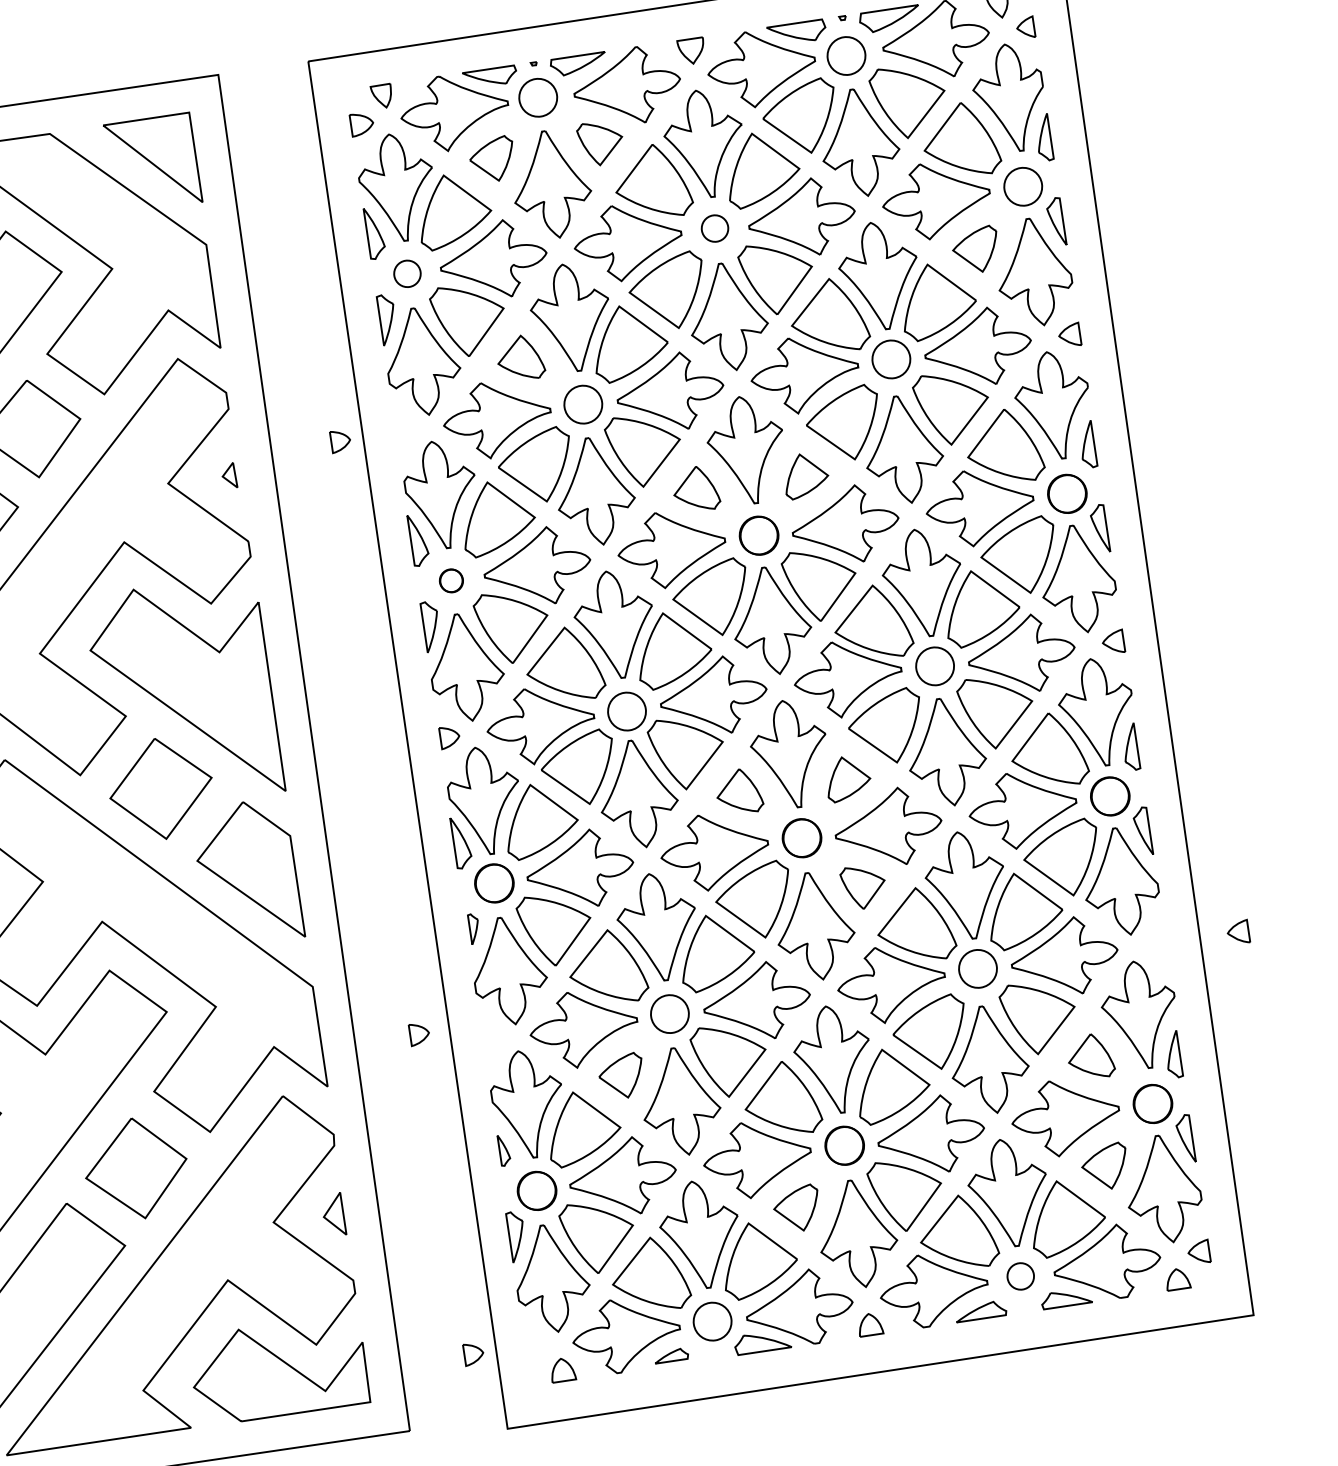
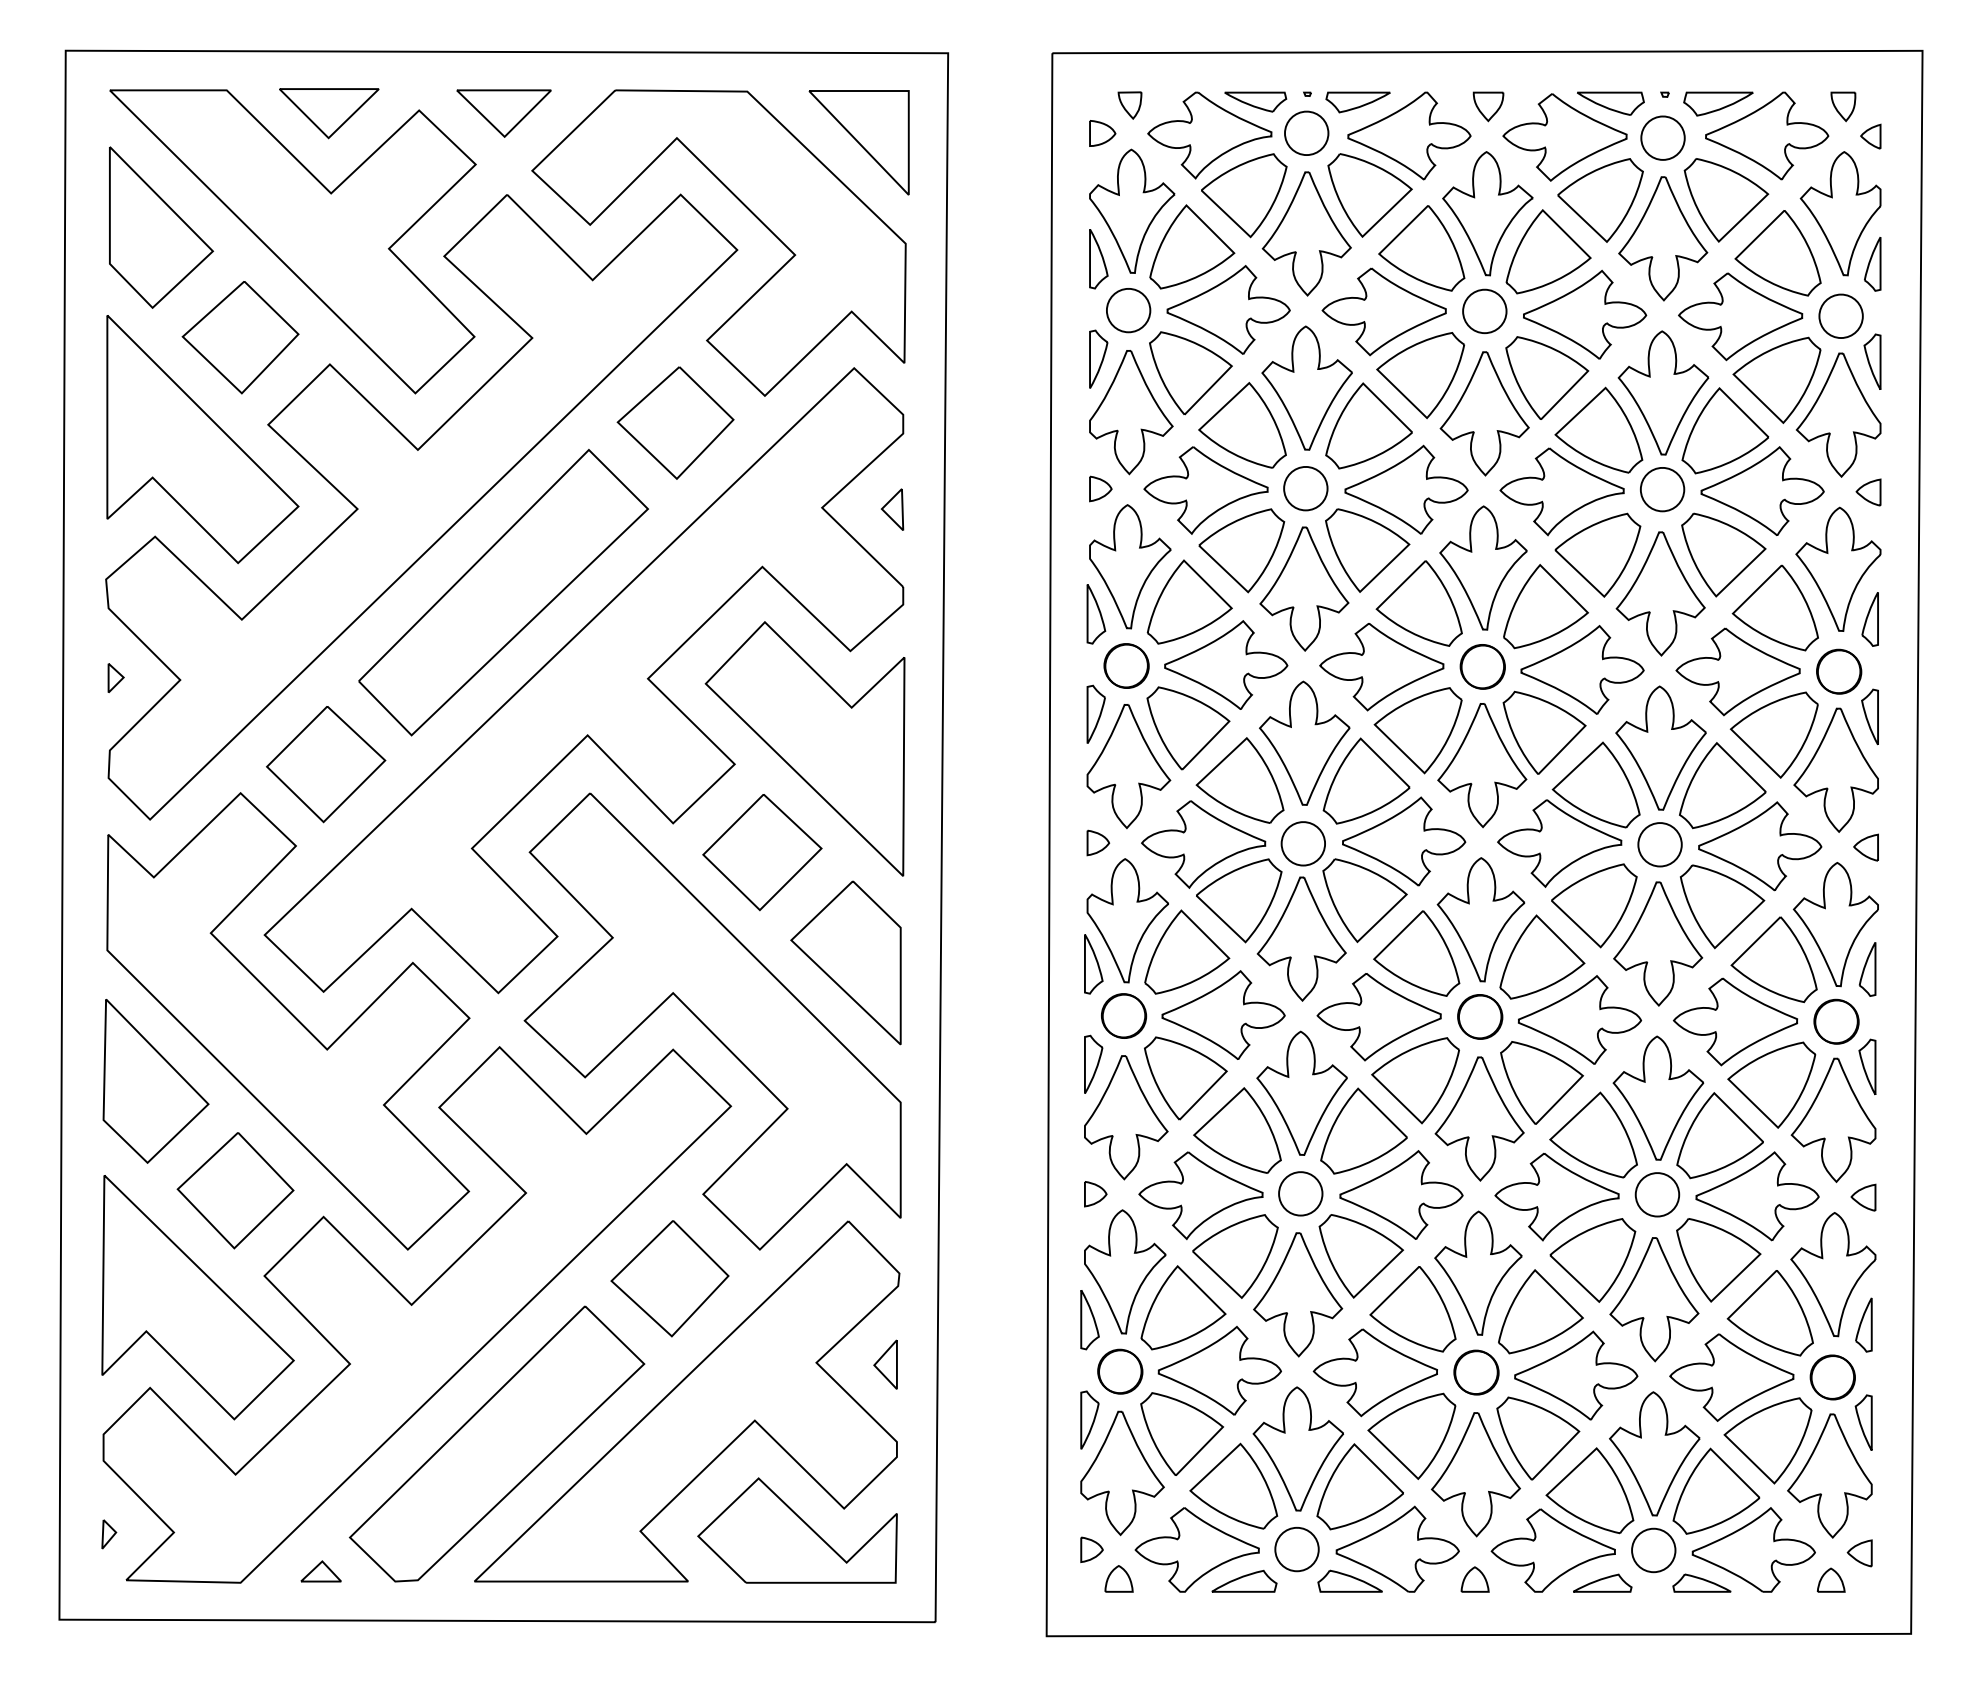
part: (600, 143) -> (1369, 195), size x1.67
part: (492, 159) -> (1244, 195), size x1.67
part: (714, 228) -> (1484, 311), size x1.43
part: (975, 249) -> (1776, 379), size x1.67
part: (407, 273) -> (1128, 310), size x1.43
part: (520, 358) -> (1242, 425), size x1.67
part: (340, 440) -> (1100, 488), moved
part: (229, 475) -> (892, 509), size x1.43
part: (805, 475) -> (1545, 606), size x1.67
part: (695, 489) -> (1418, 603), size x1.67
part: (451, 580) -> (1126, 665), size x1.67
part: (848, 778) -> (1542, 956), size x1.67
part: (738, 791) -> (1416, 953), size x1.67
part: (863, 886) -> (1541, 1082), size x1.67
part: (474, 928) -> (1093, 1063), size x1.67
part: (1238, 932) -> (1863, 1197), moved
part: (419, 1034) -> (1095, 1194), moved
part: (1090, 1056) -> (1769, 1313), size x1.67
part: (621, 1076) -> (1235, 1256), size x1.67
part: (503, 1150) -> (1089, 1320), size x1.67
part: (1104, 1166) -> (1767, 1440), size x1.67
part: (796, 1208) -> (1411, 1435), size x1.67
part: (1020, 1276) -> (1653, 1550), size x1.43
part: (473, 1353) -> (1091, 1549), moved
part: (671, 1355) -> (1244, 1580), size x1.67

